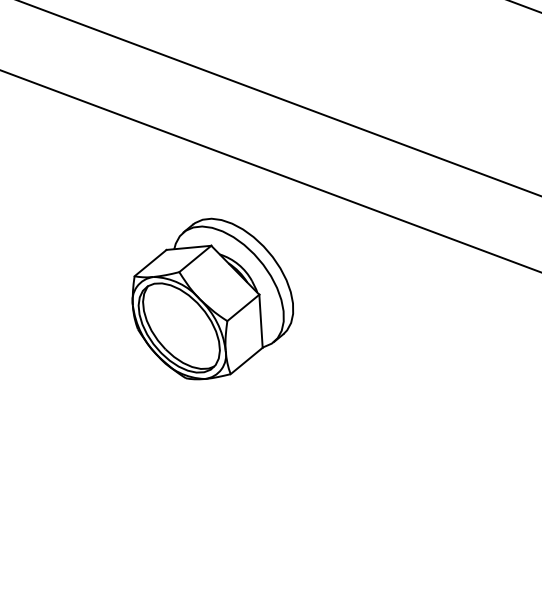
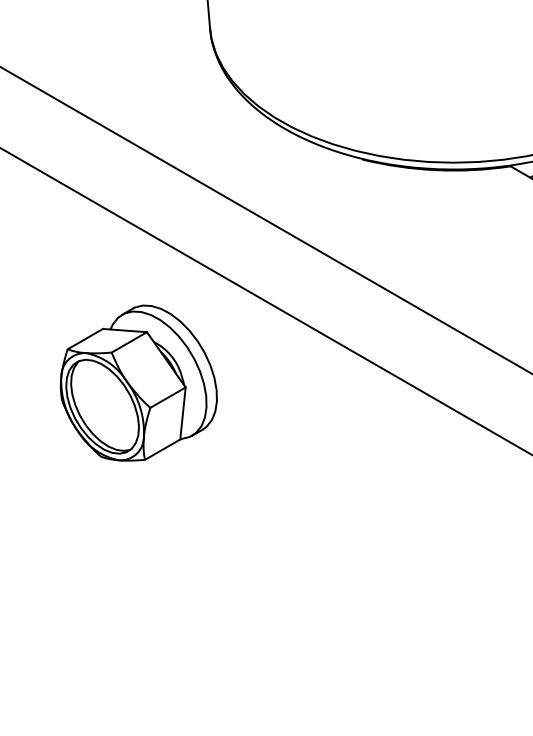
part: (211, 297) -> (138, 382), moved

